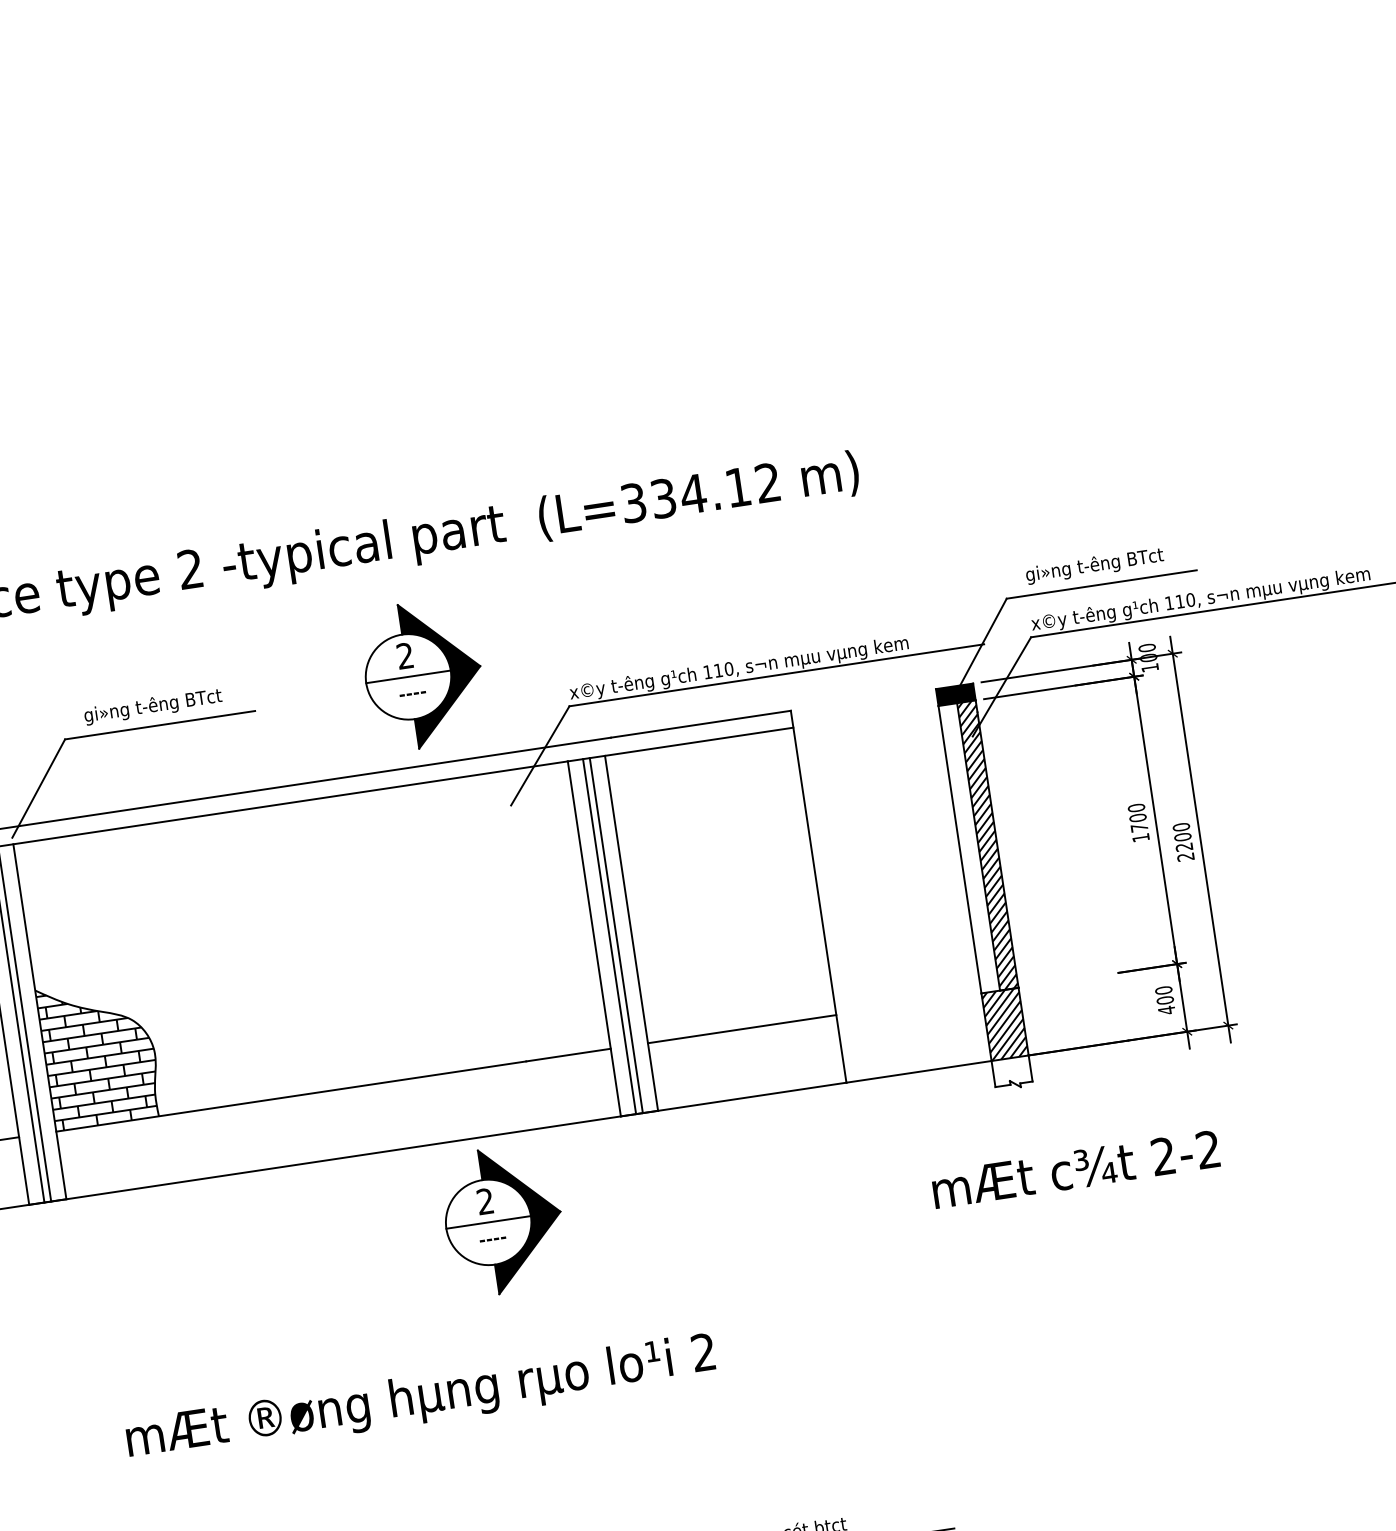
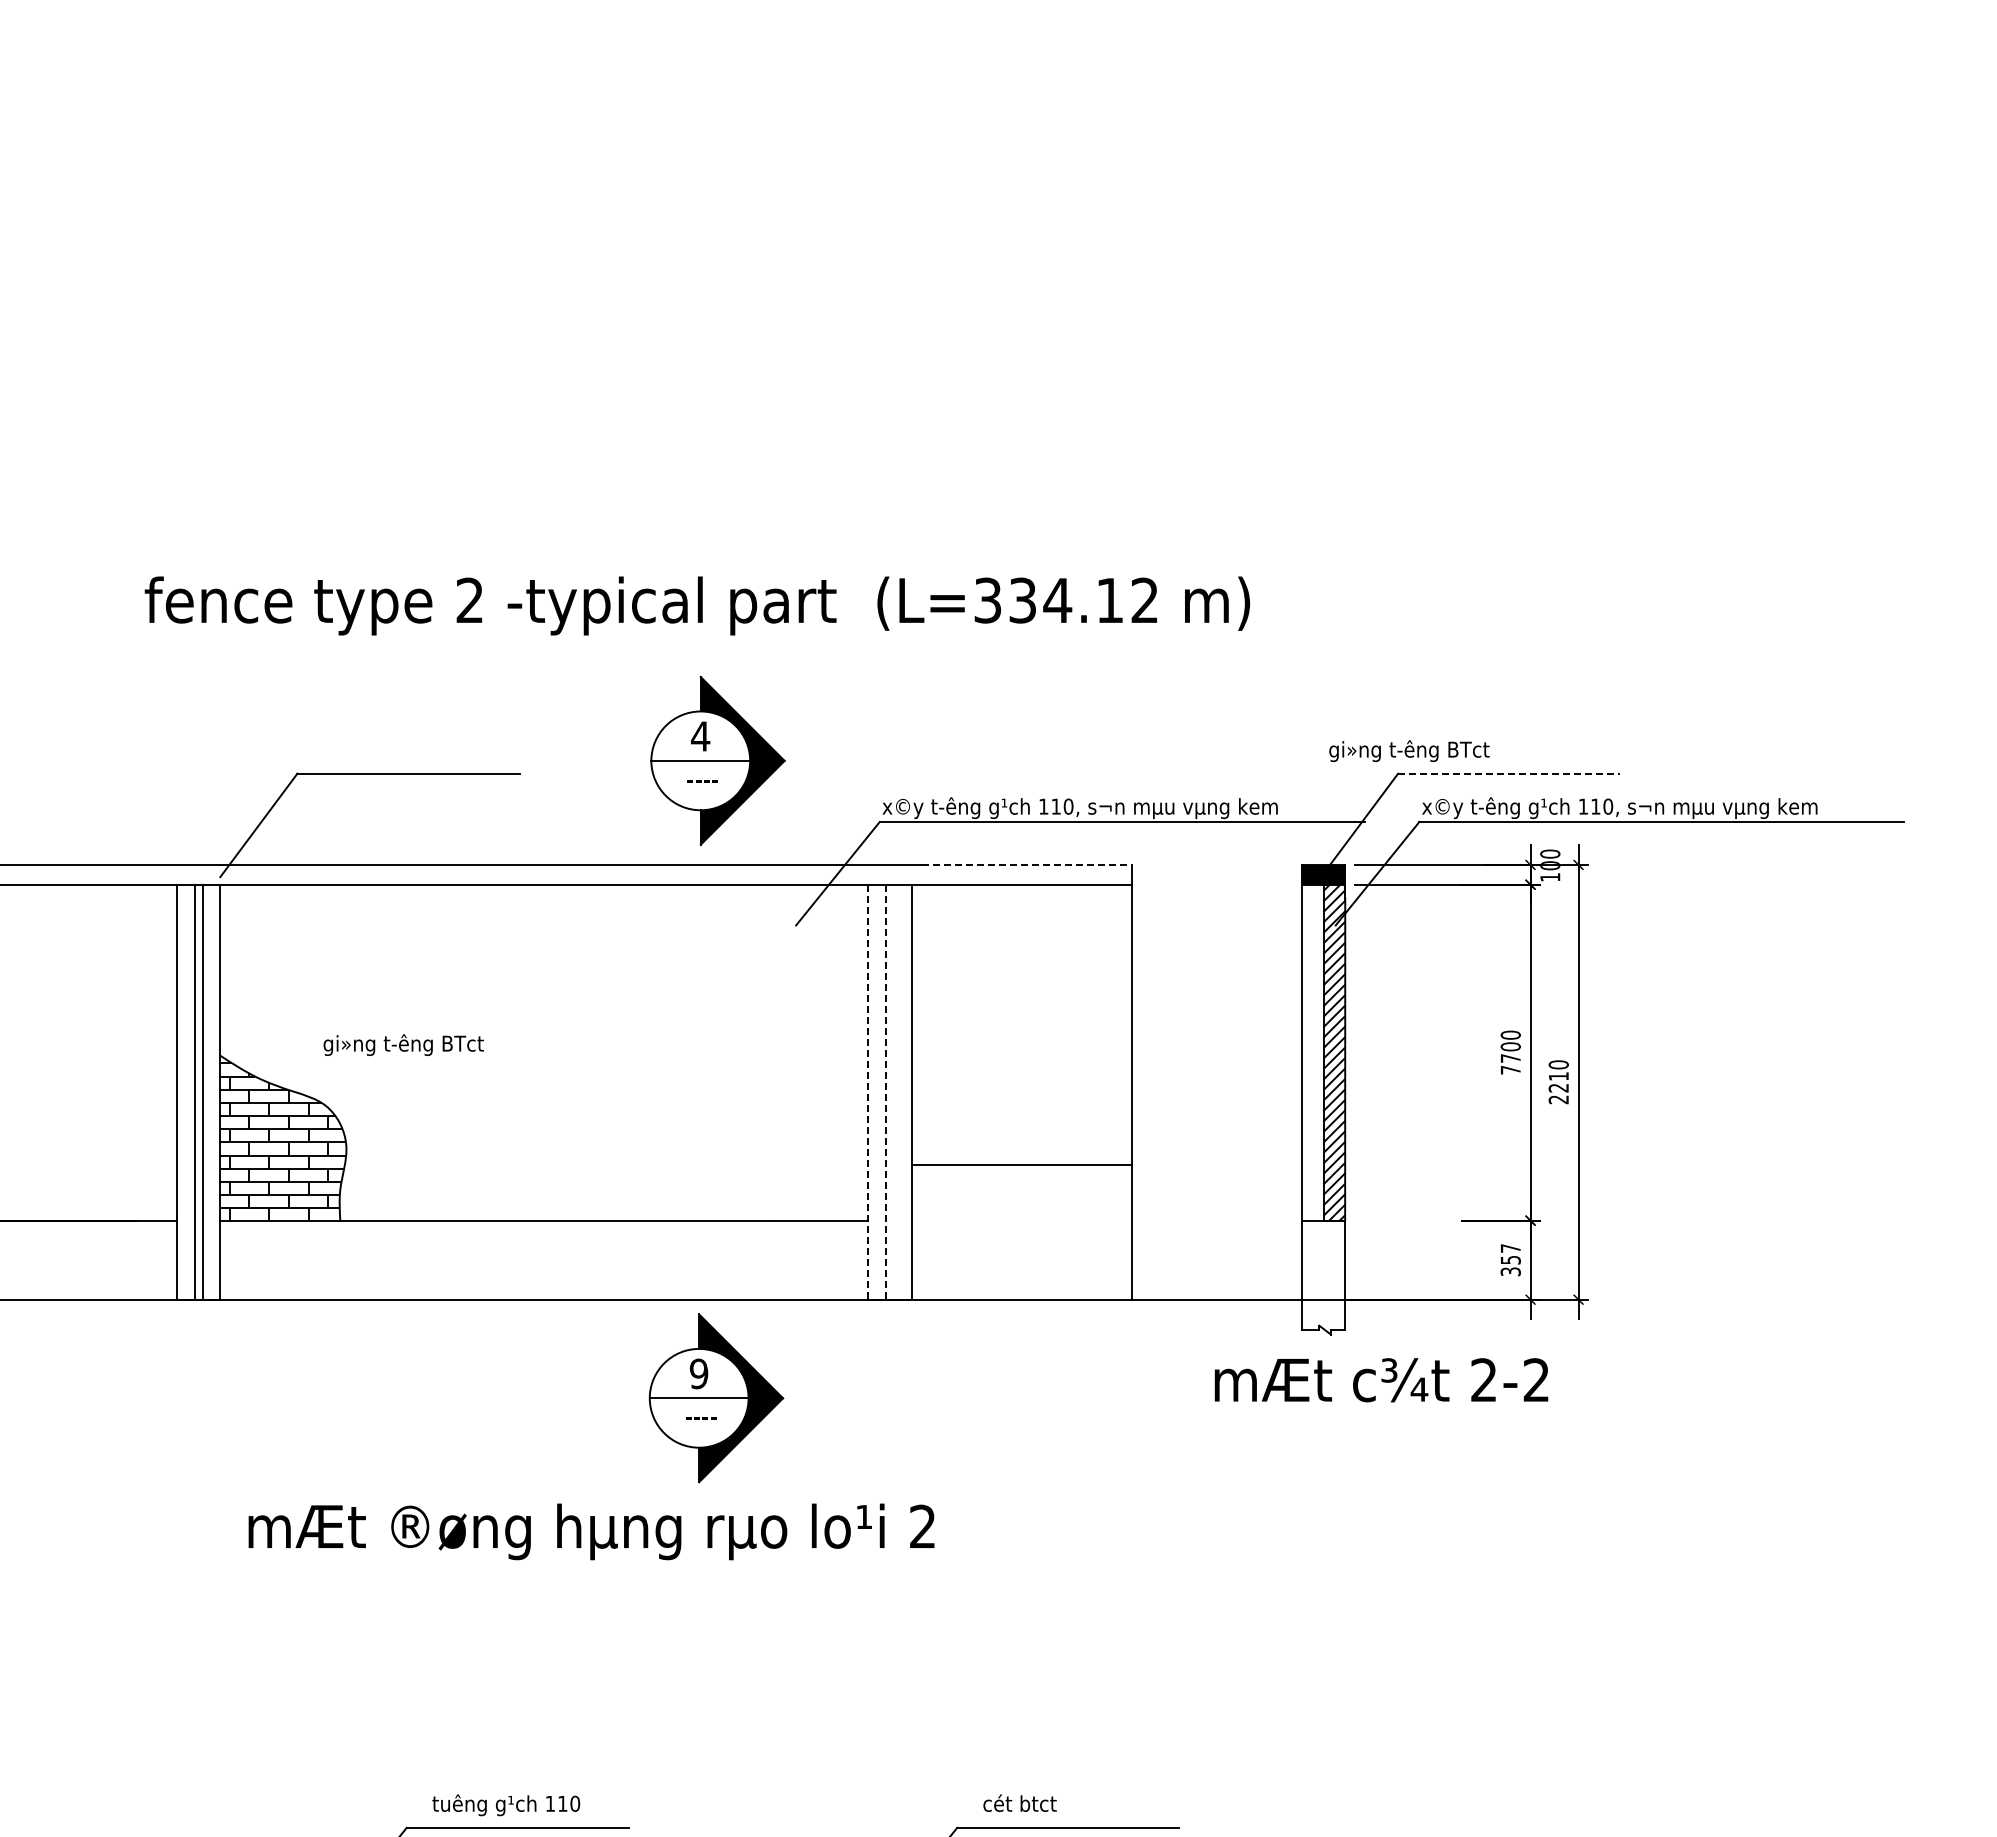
text: (1094, 565) -> (1409, 750), moved
line: (1102, 584) -> (1509, 773), solid -> dashed
text: (405, 656) -> (700, 736), 2 -> 4
text: (152, 706) -> (403, 1044), moved
line: (701, 723) -> (1027, 864), solid -> dashed
text: (1140, 837) -> (1510, 1069), 1700 -> 7700
text: (1182, 837) -> (1558, 1076), 2200 -> 2210
line: (616, 934) -> (894, 1091), removed
line: (609, 936) -> (886, 1092), solid -> dashed
line: (594, 939) -> (868, 1092), solid -> dashed
text: (1165, 1000) -> (1510, 1260), 400 -> 357
hatch: (1005, 1023) -> (1323, 1259), removed
line: (741, 1029) -> (1021, 1164), moved
text: (1075, 1169) -> (1381, 1380), moved
text: (484, 1201) -> (698, 1373), 2 -> 9
text: (420, 1398) -> (591, 1531), moved

